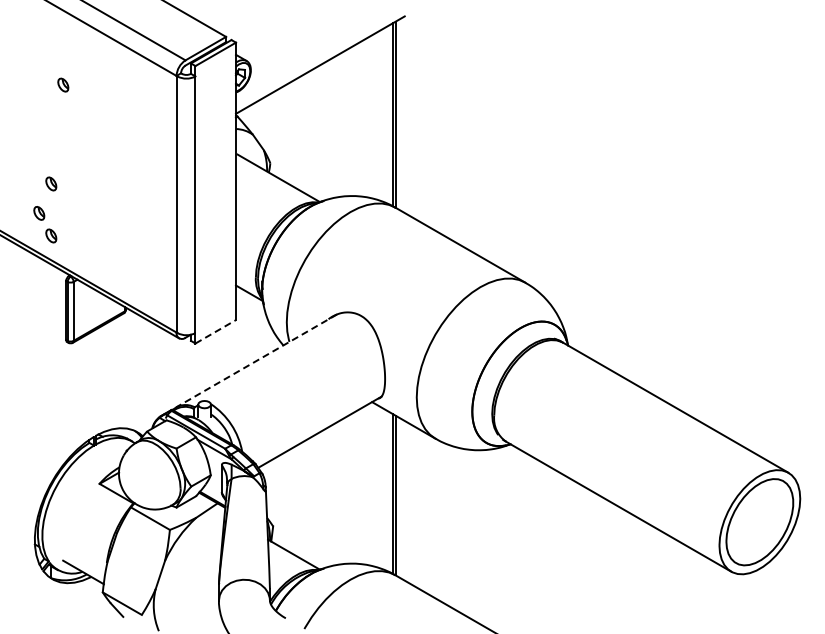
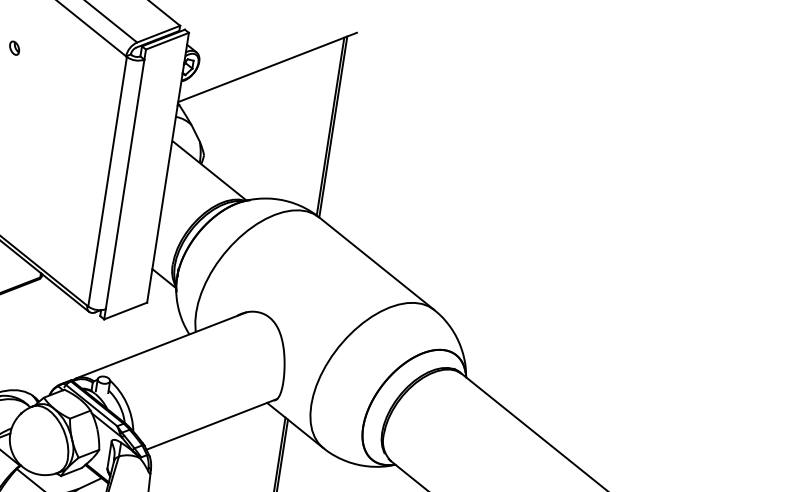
line: (216, 331) -> (126, 310), dashed -> solid
line: (256, 360) -> (161, 345), dashed -> solid

